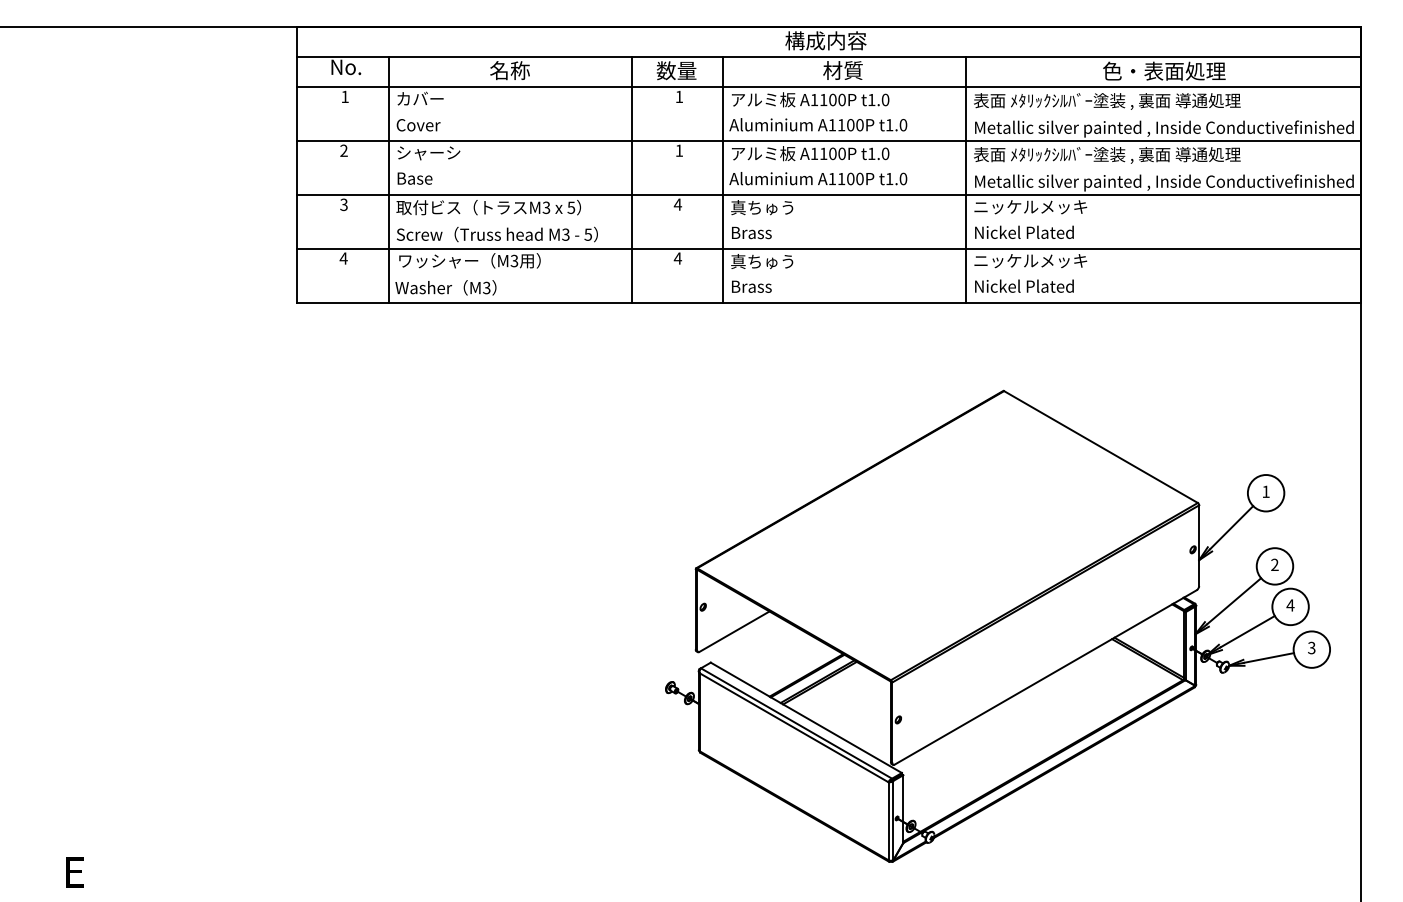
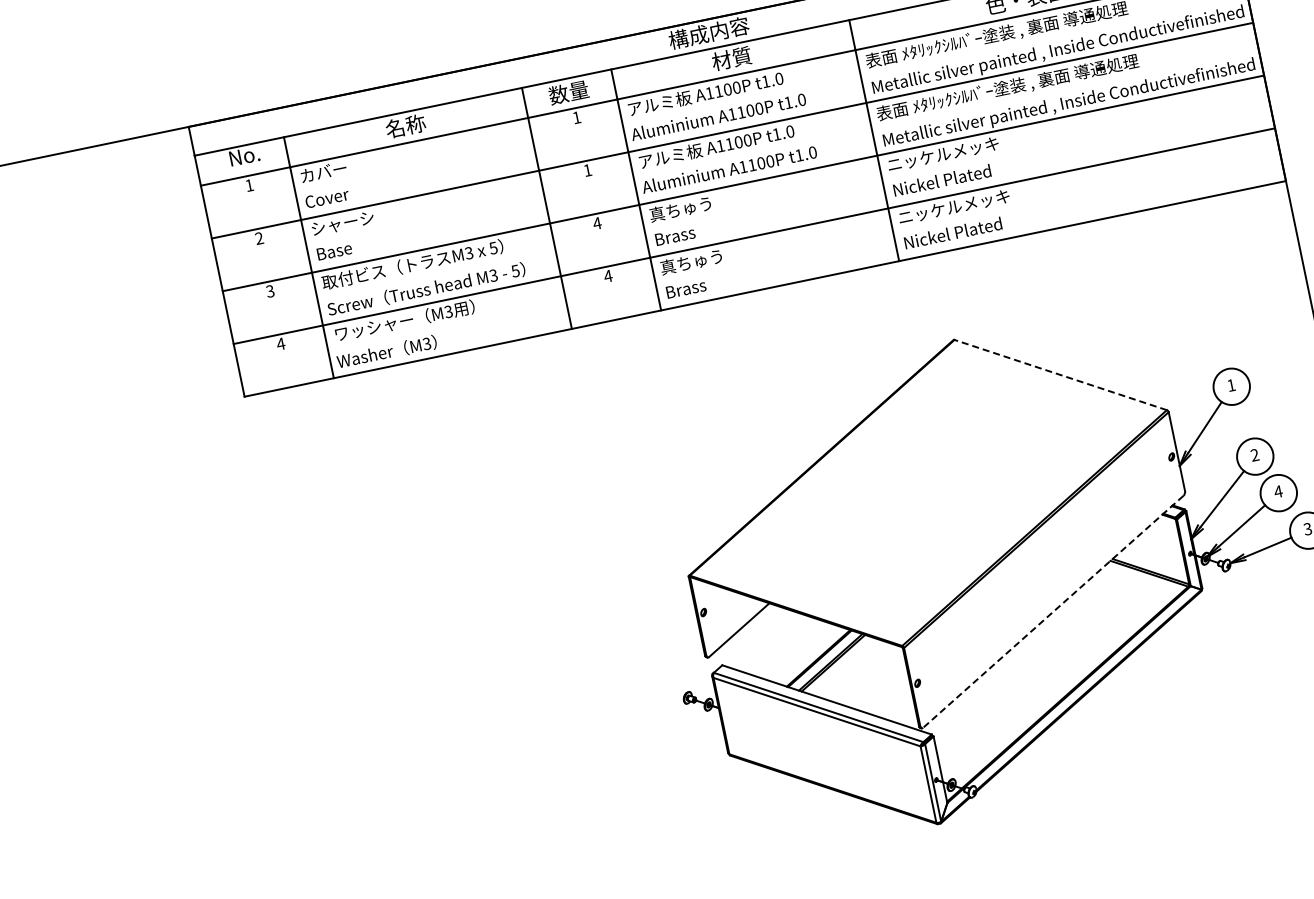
line: (1101, 447) -> (1061, 375), solid -> dashed
line: (1045, 677) -> (1053, 611), solid -> dashed

